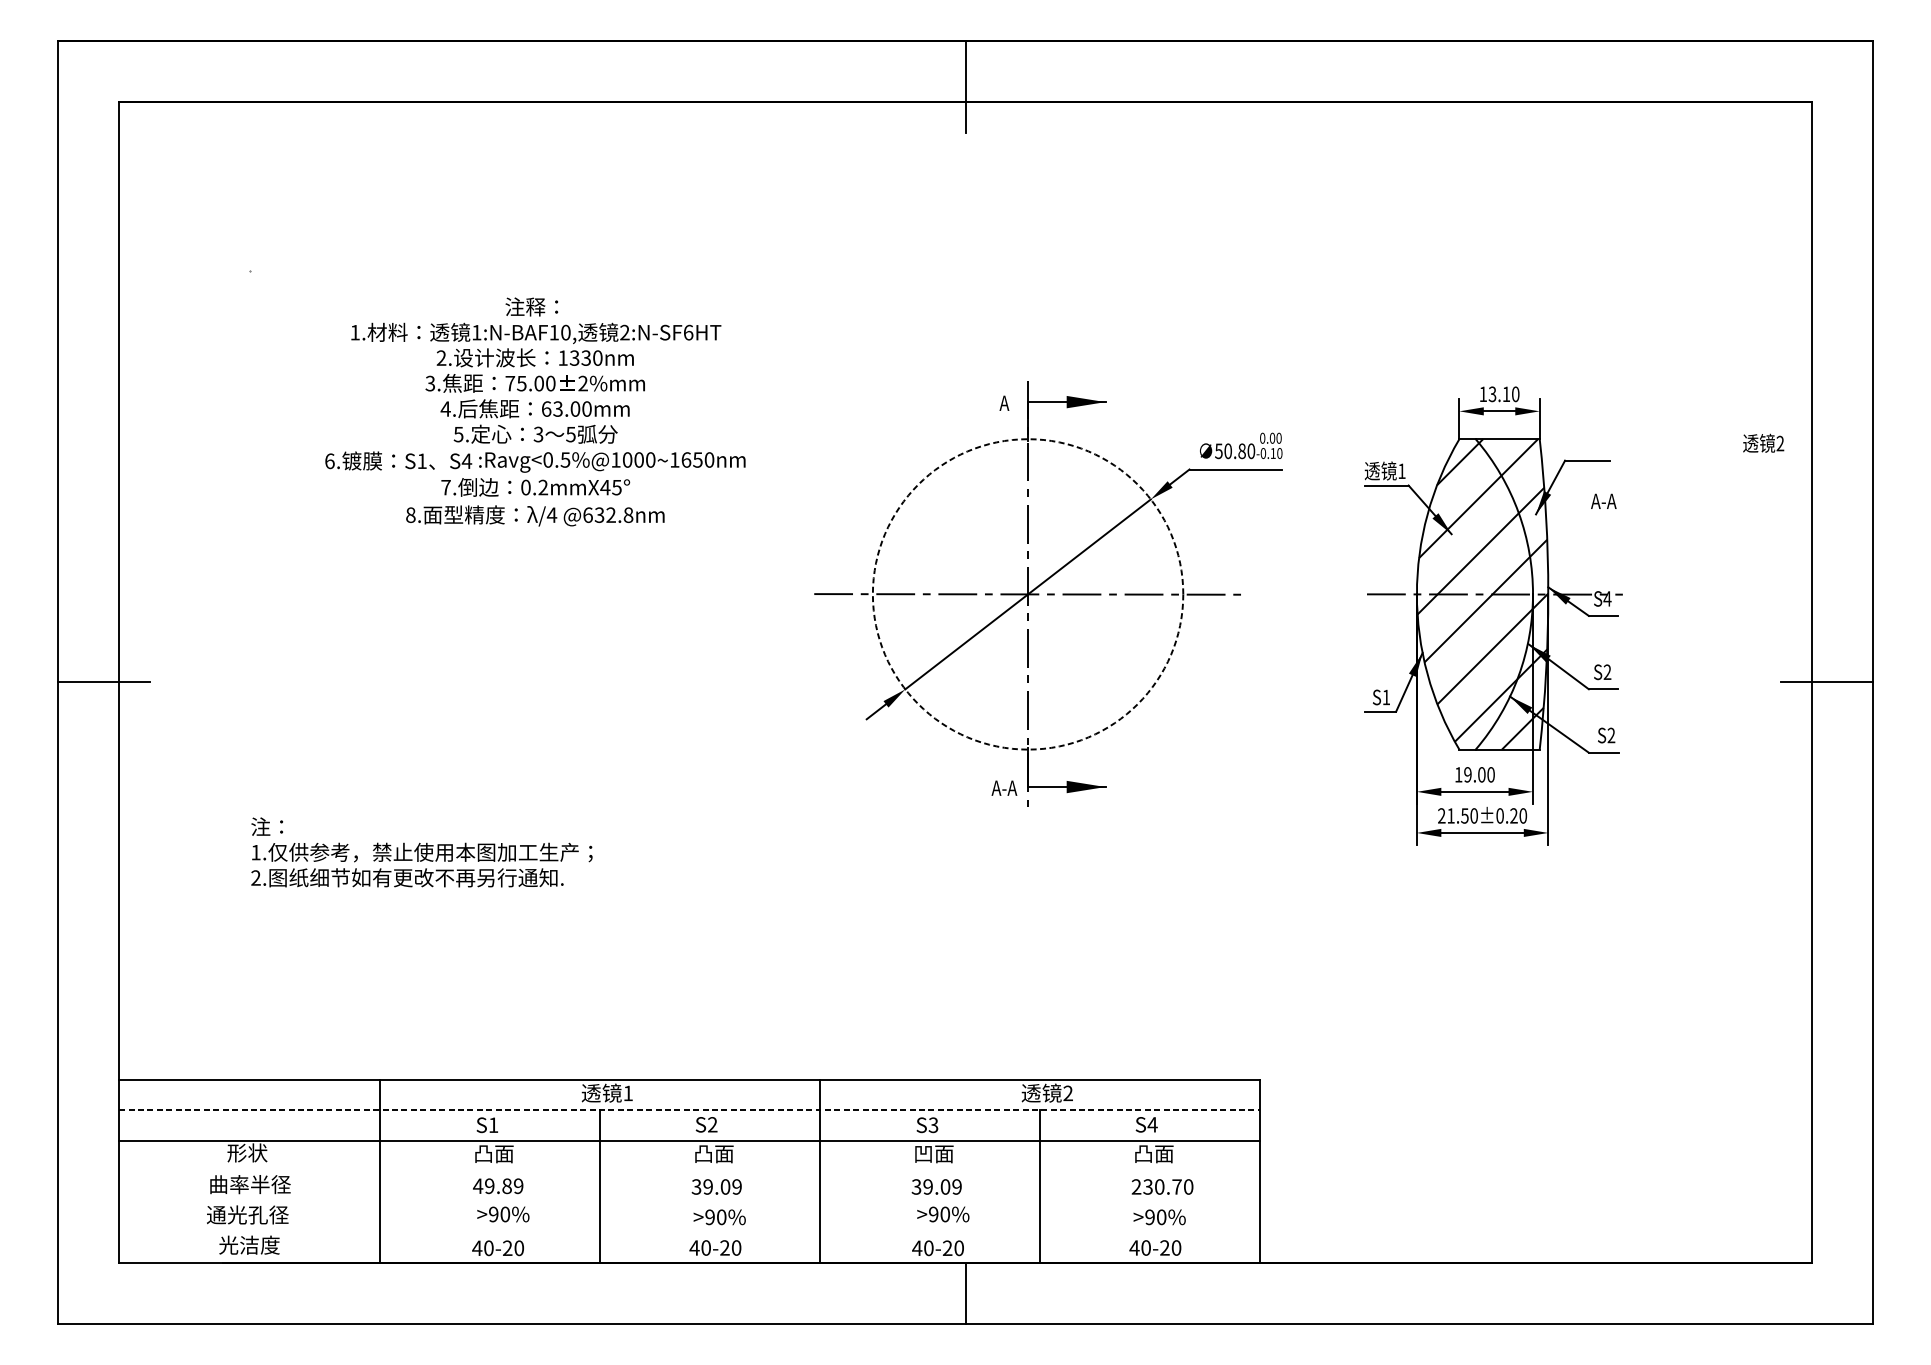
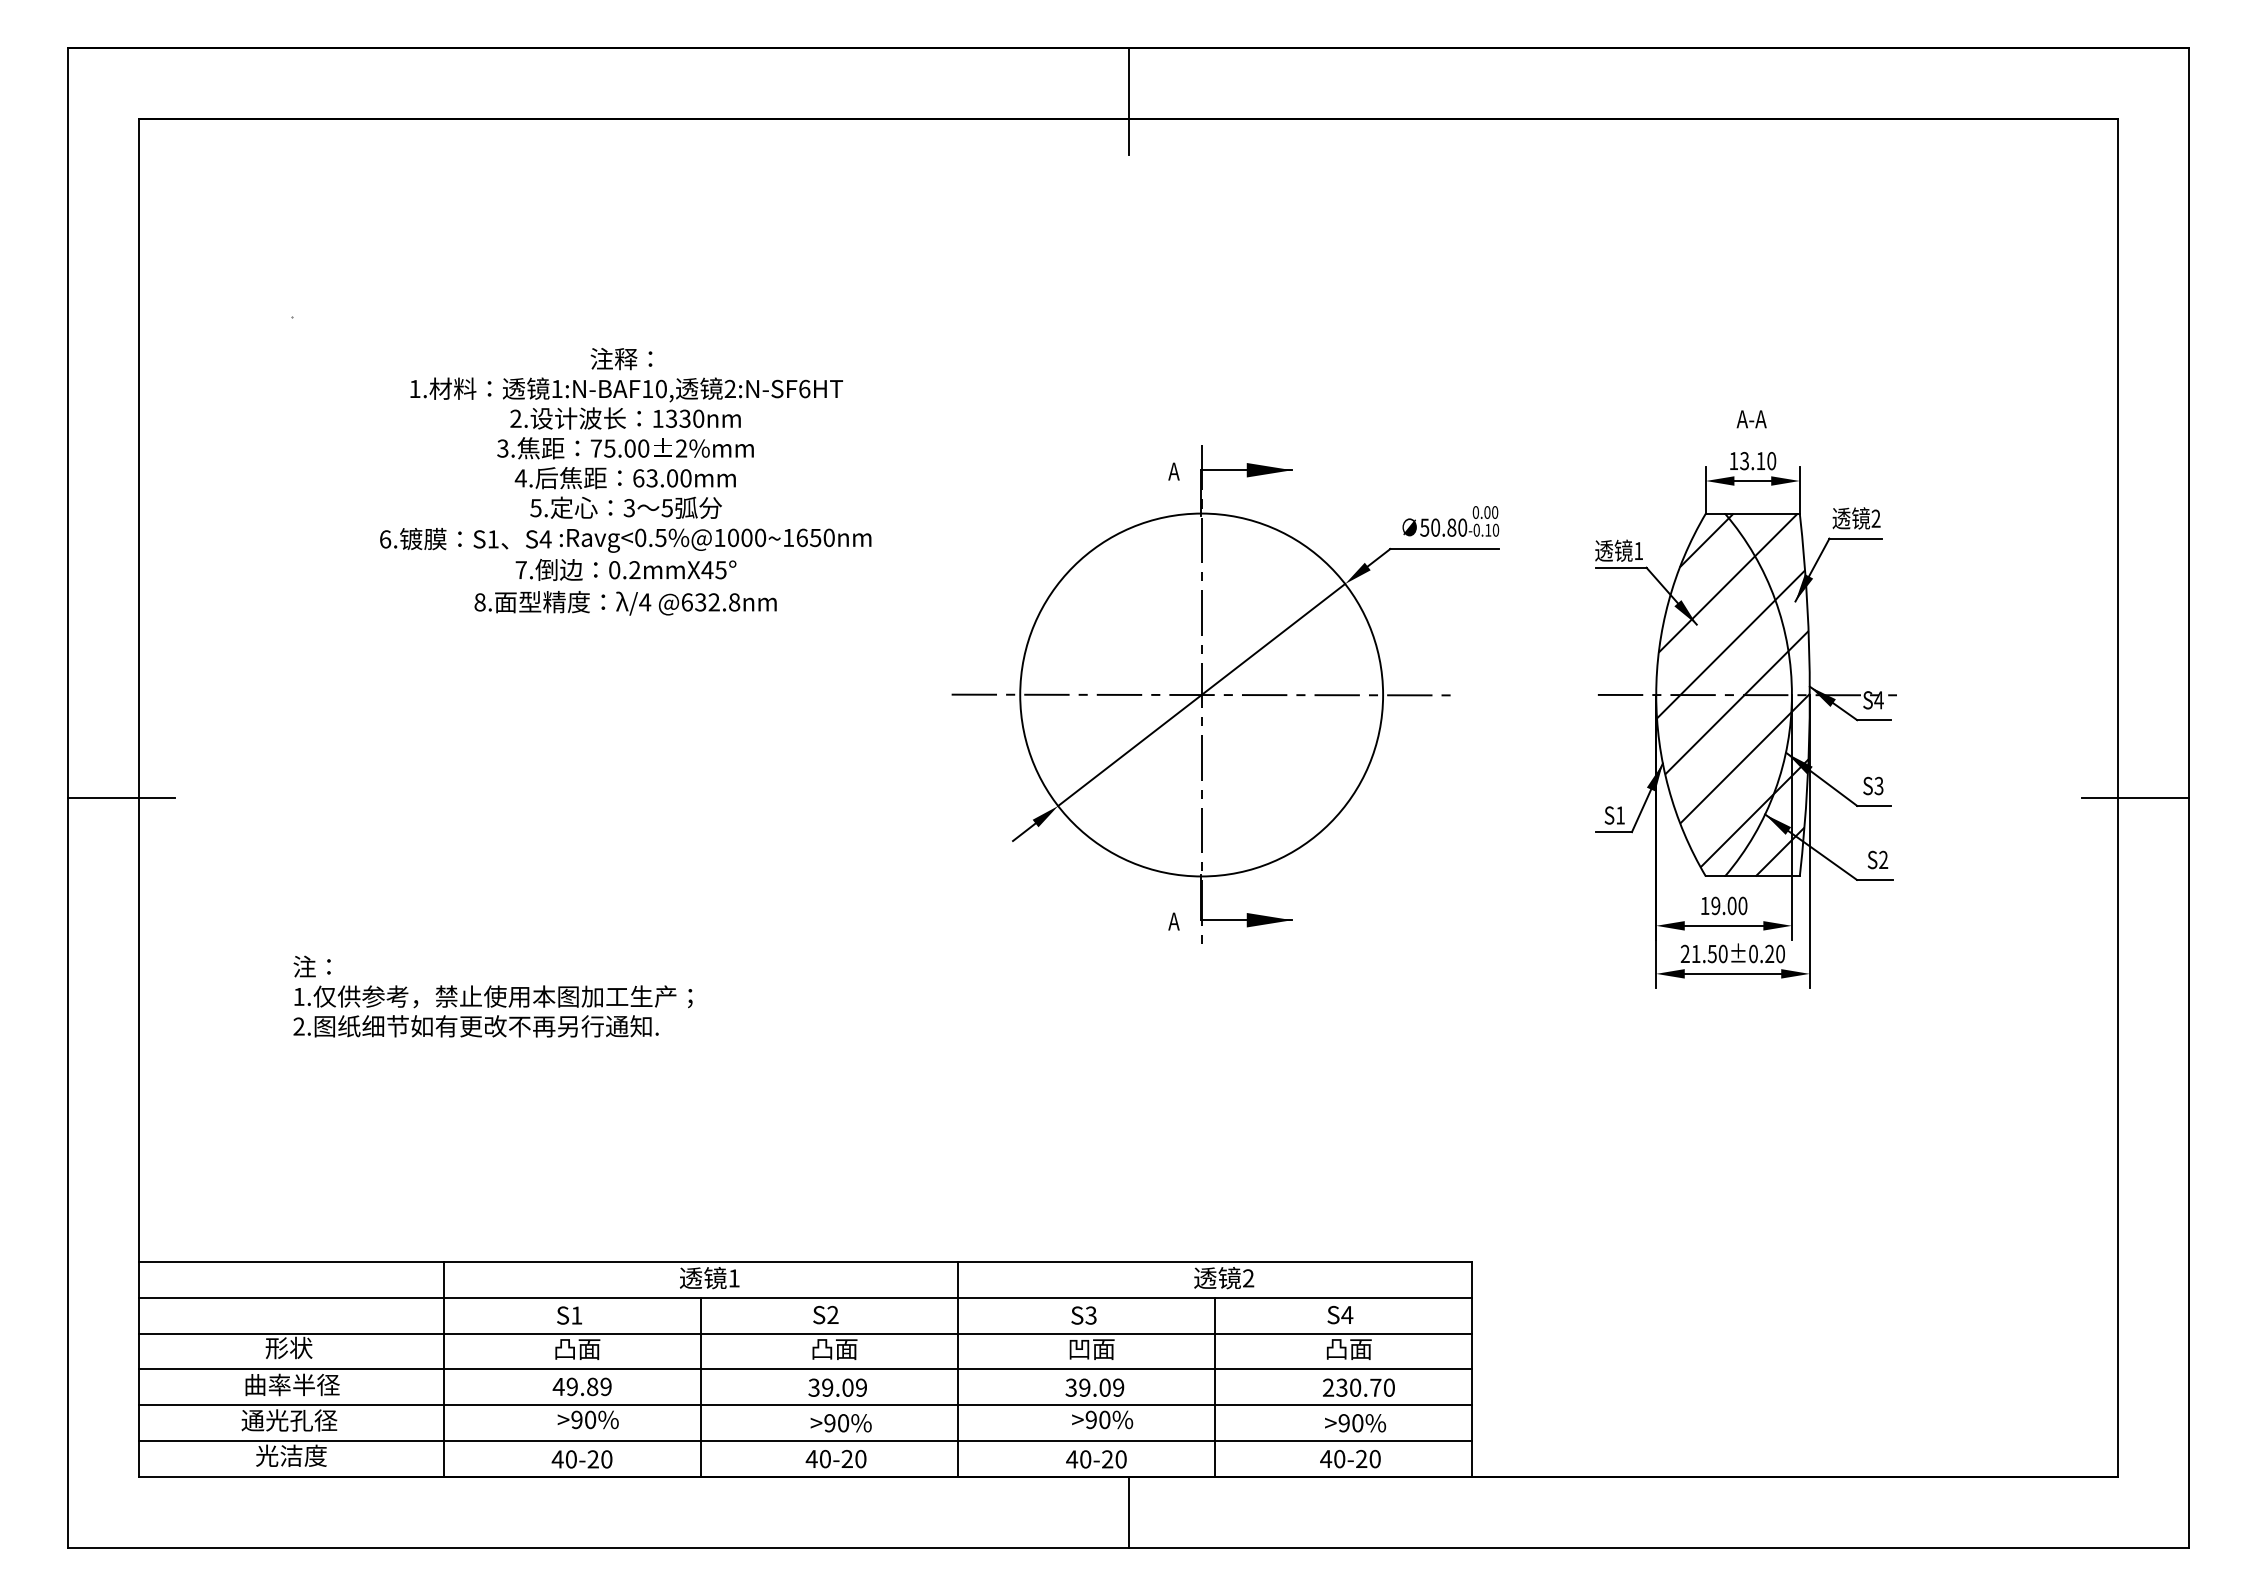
text: (1763, 443) -> (1856, 518), moved
text: (1603, 501) -> (1751, 419), moved
circle: (1027, 593) -> (1201, 694), dashed -> solid
text: (1607, 672) -> (1878, 786), S2 -> S3
text: (1003, 788) -> (1173, 921), A-A -> A
line: (689, 1110) -> (805, 1298), dashed -> solid
line: (689, 1171) -> (805, 1369), added
line: (689, 1202) -> (805, 1405), added
line: (689, 1232) -> (805, 1440), added

